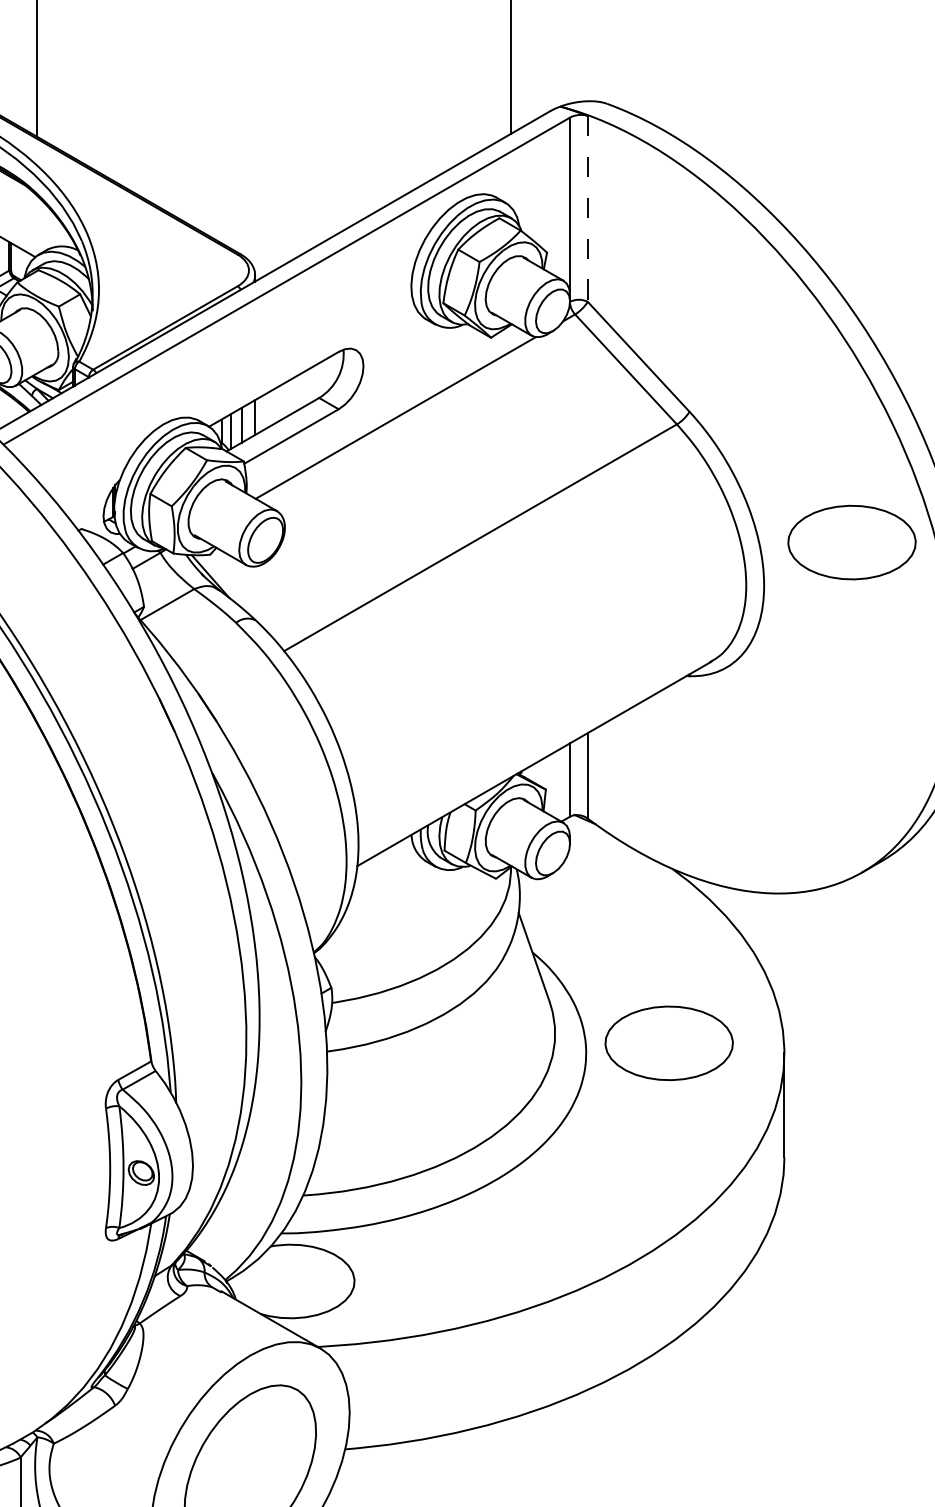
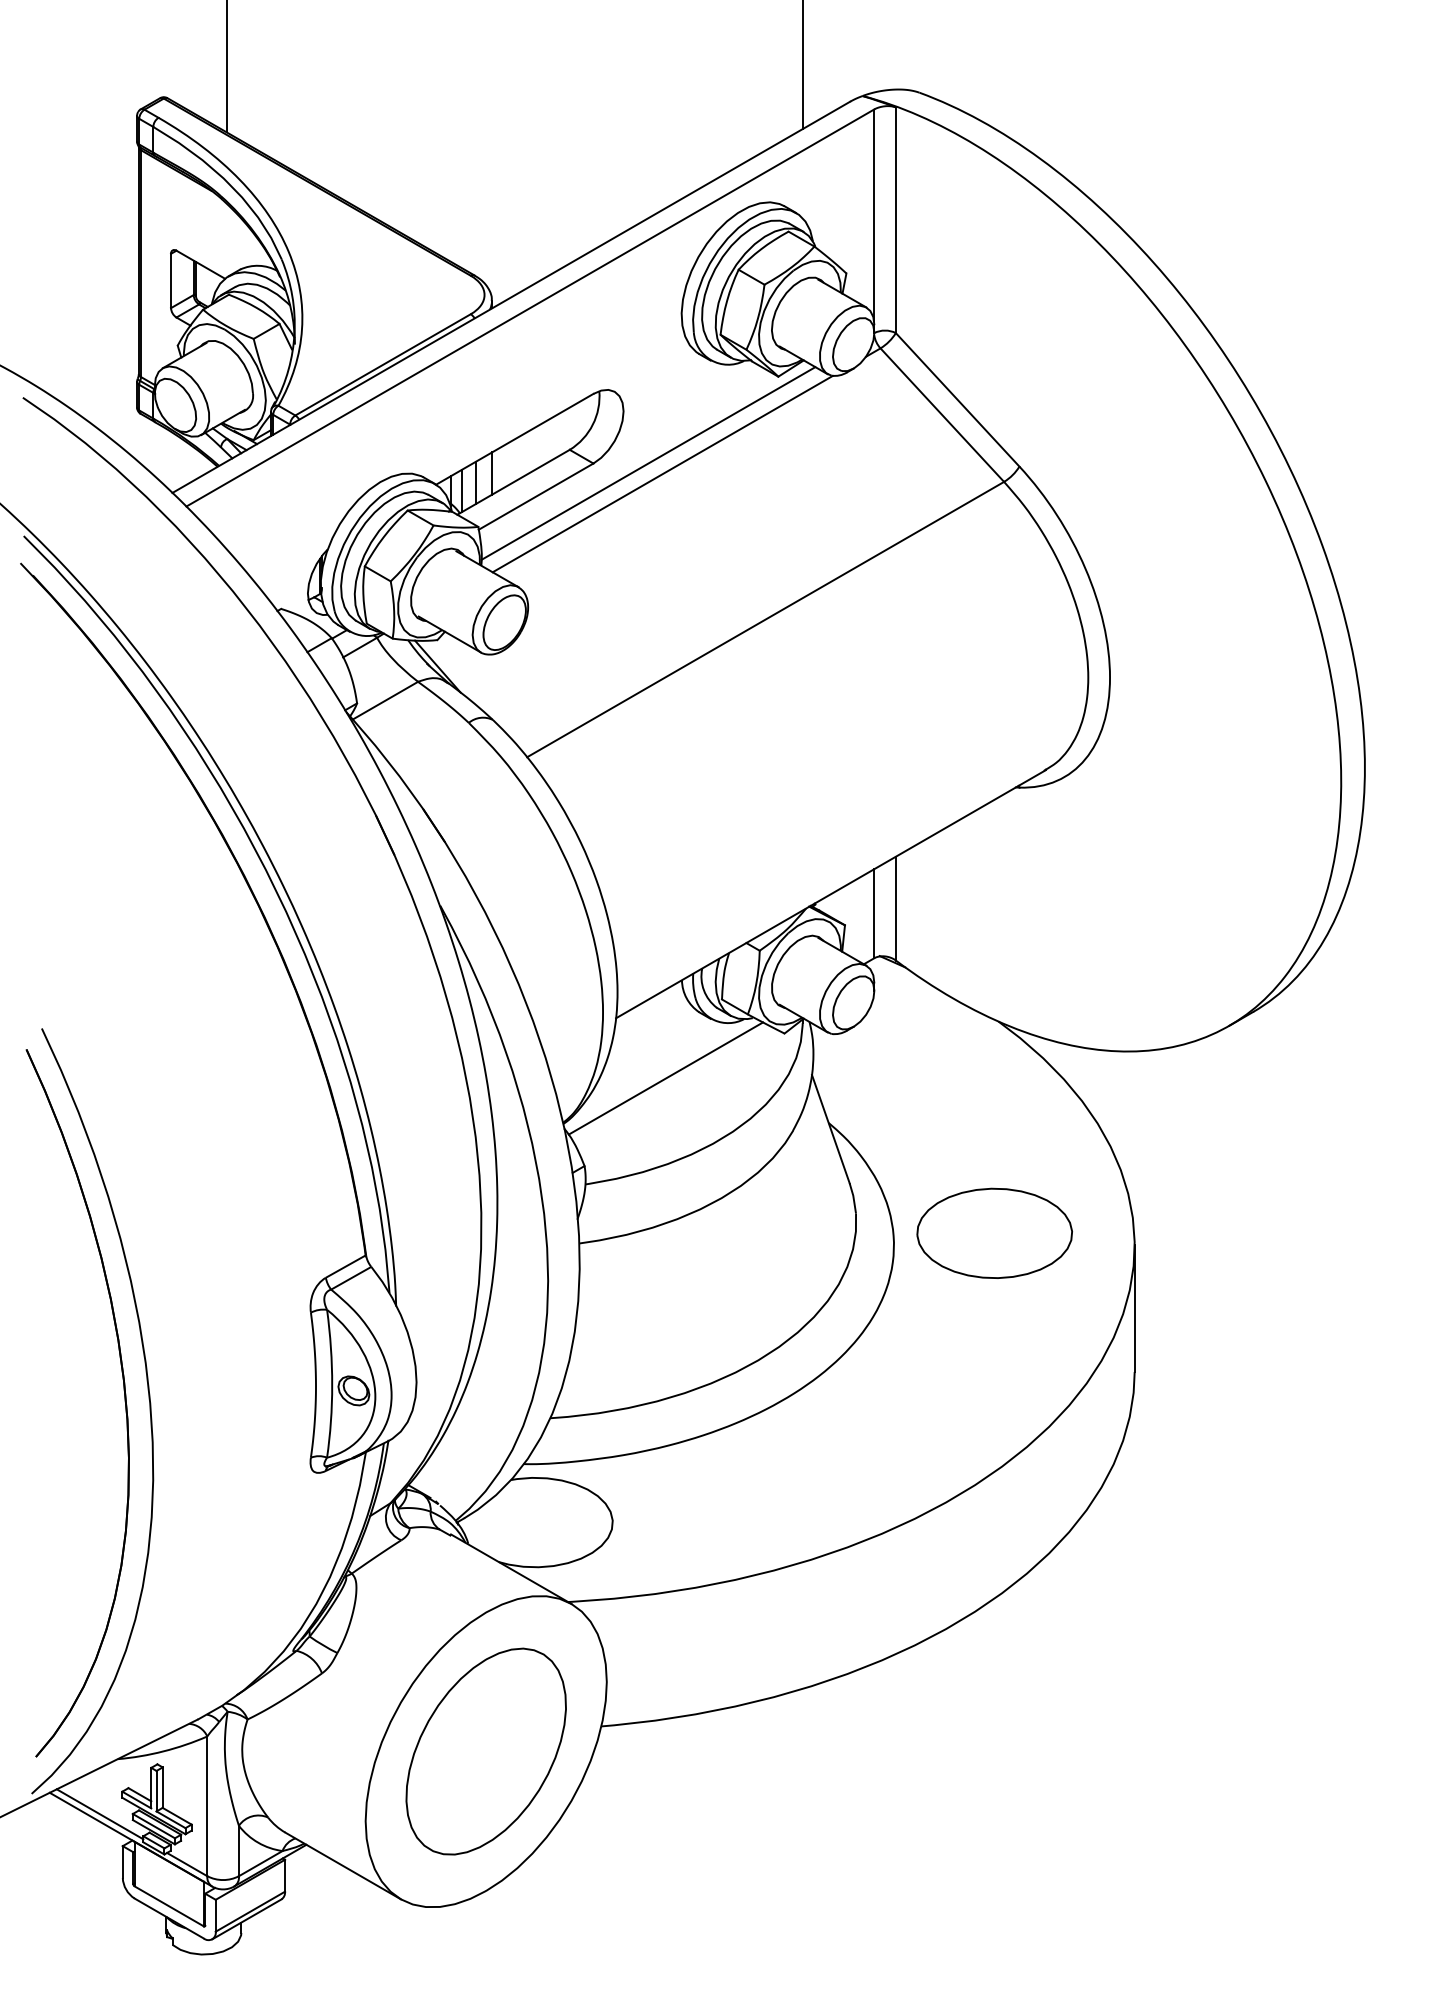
line: (587, 209) -> (895, 220), dashed -> solid
line: (384, 409) -> (648, 463), added
part: (851, 541) -> (1216, 624), removed
line: (398, 915) -> (665, 1078), added

